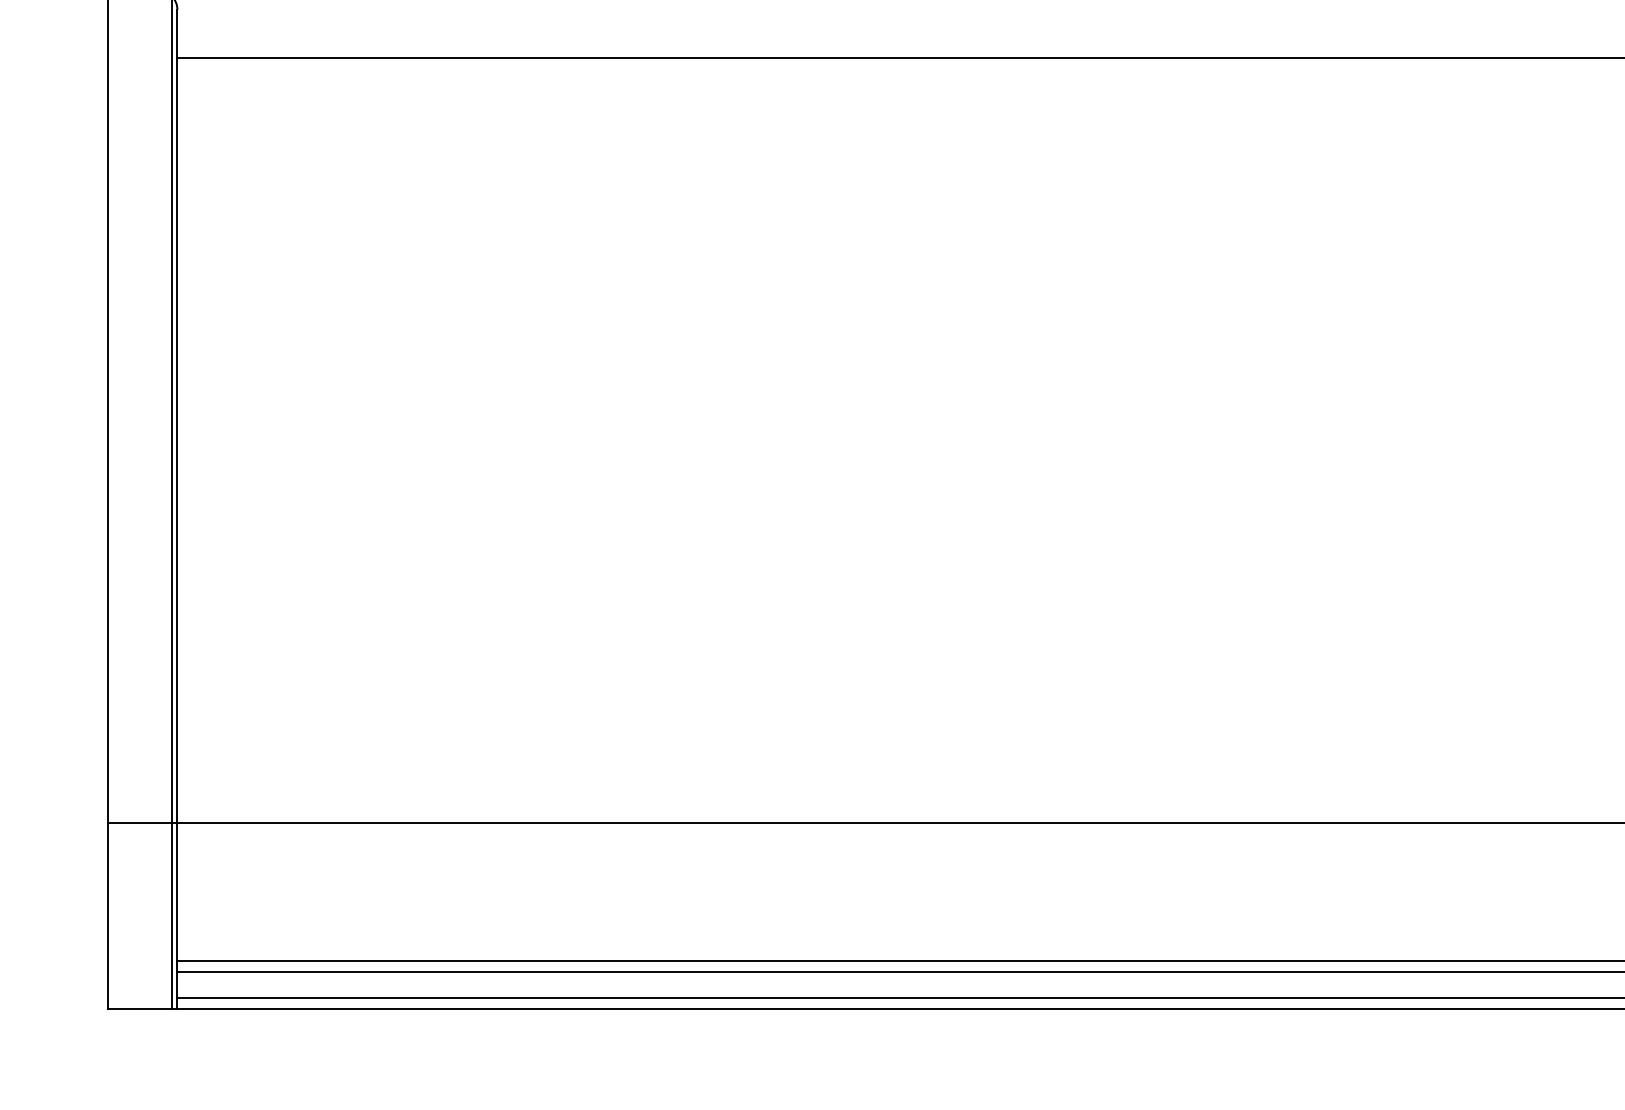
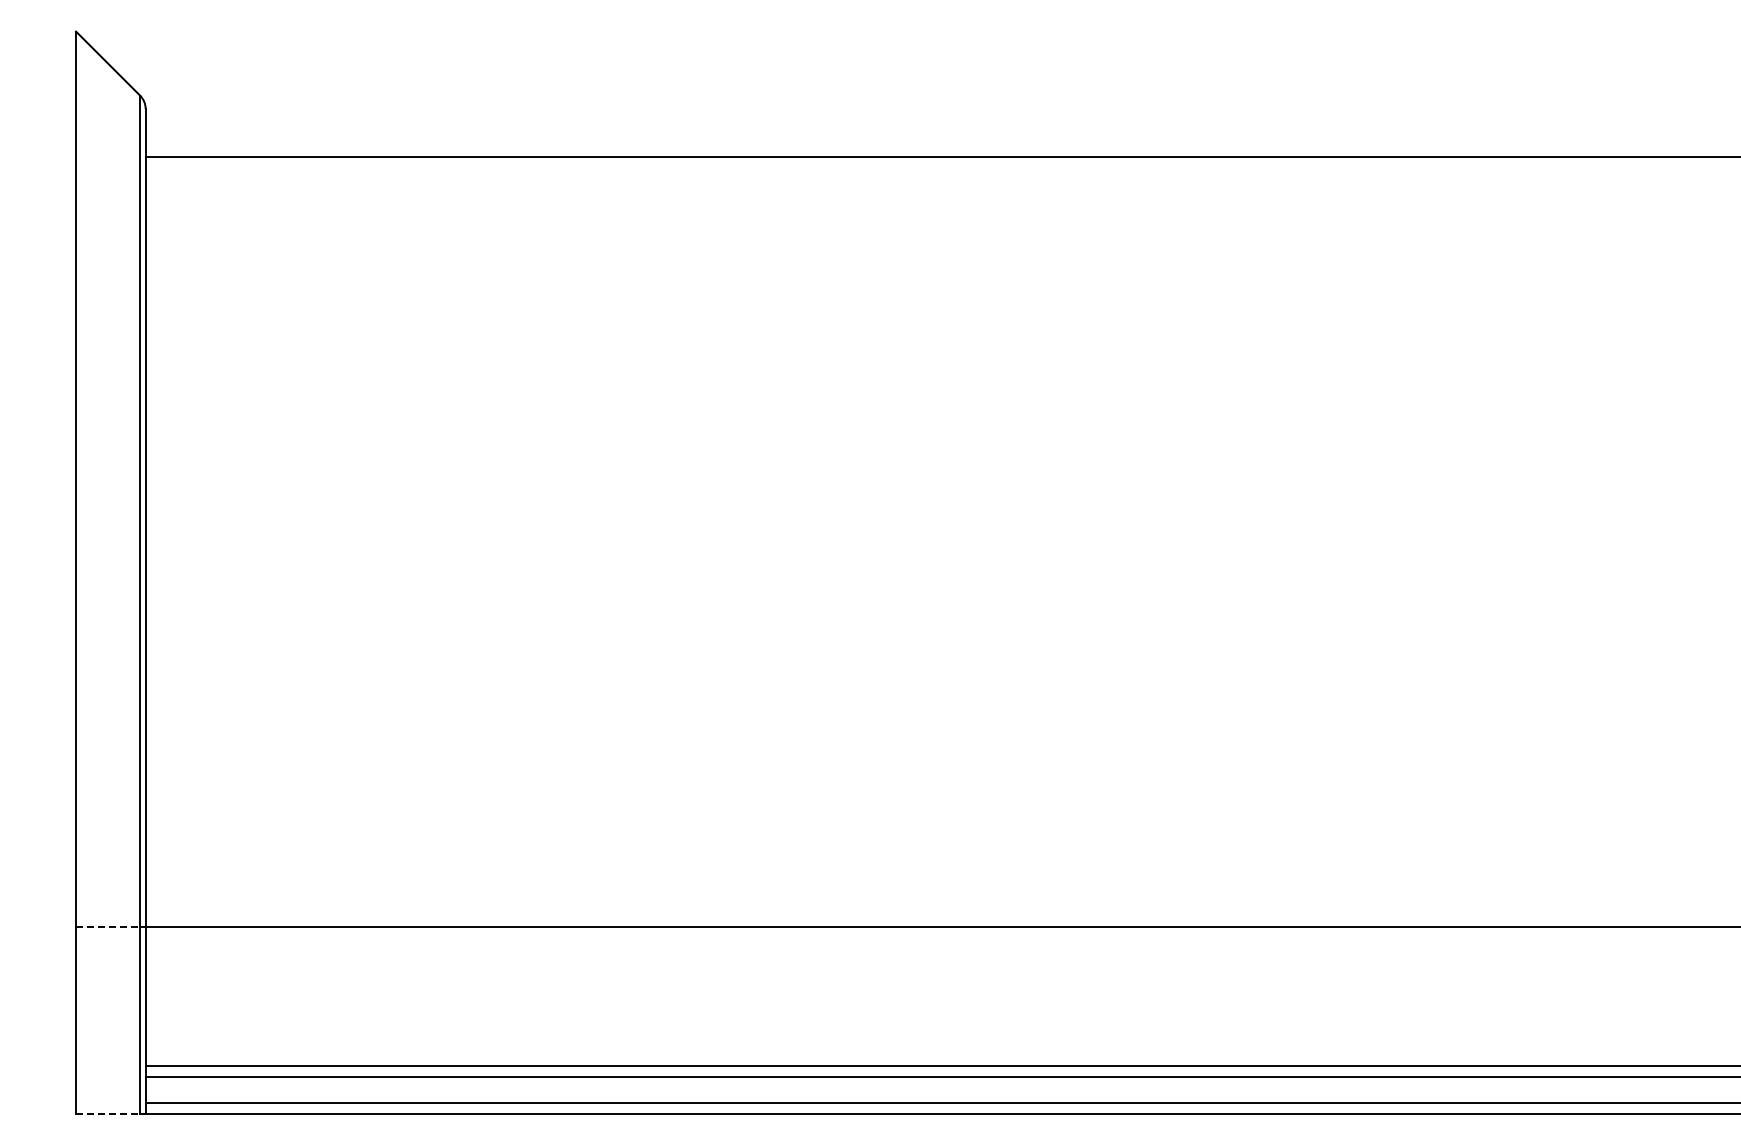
line: (140, 822) -> (108, 926), solid -> dashed
line: (140, 1009) -> (108, 1114), solid -> dashed

